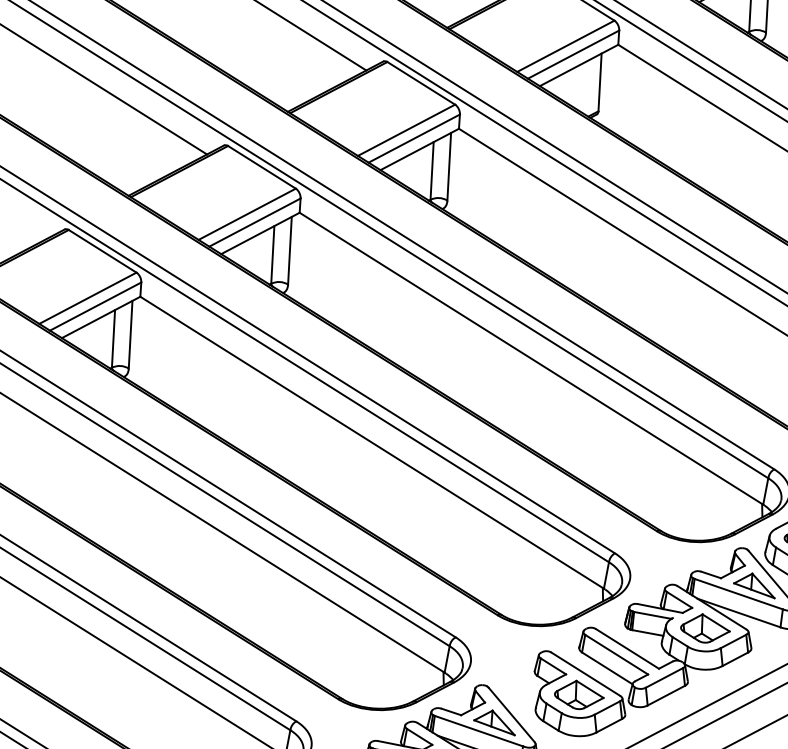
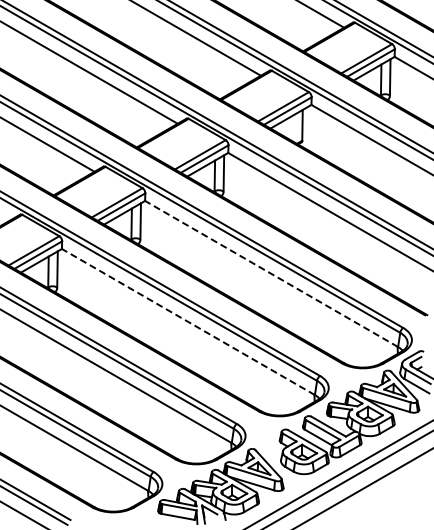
line: (531, 357) -> (271, 273), solid -> dashed
line: (372, 441) -> (188, 321), solid -> dashed

